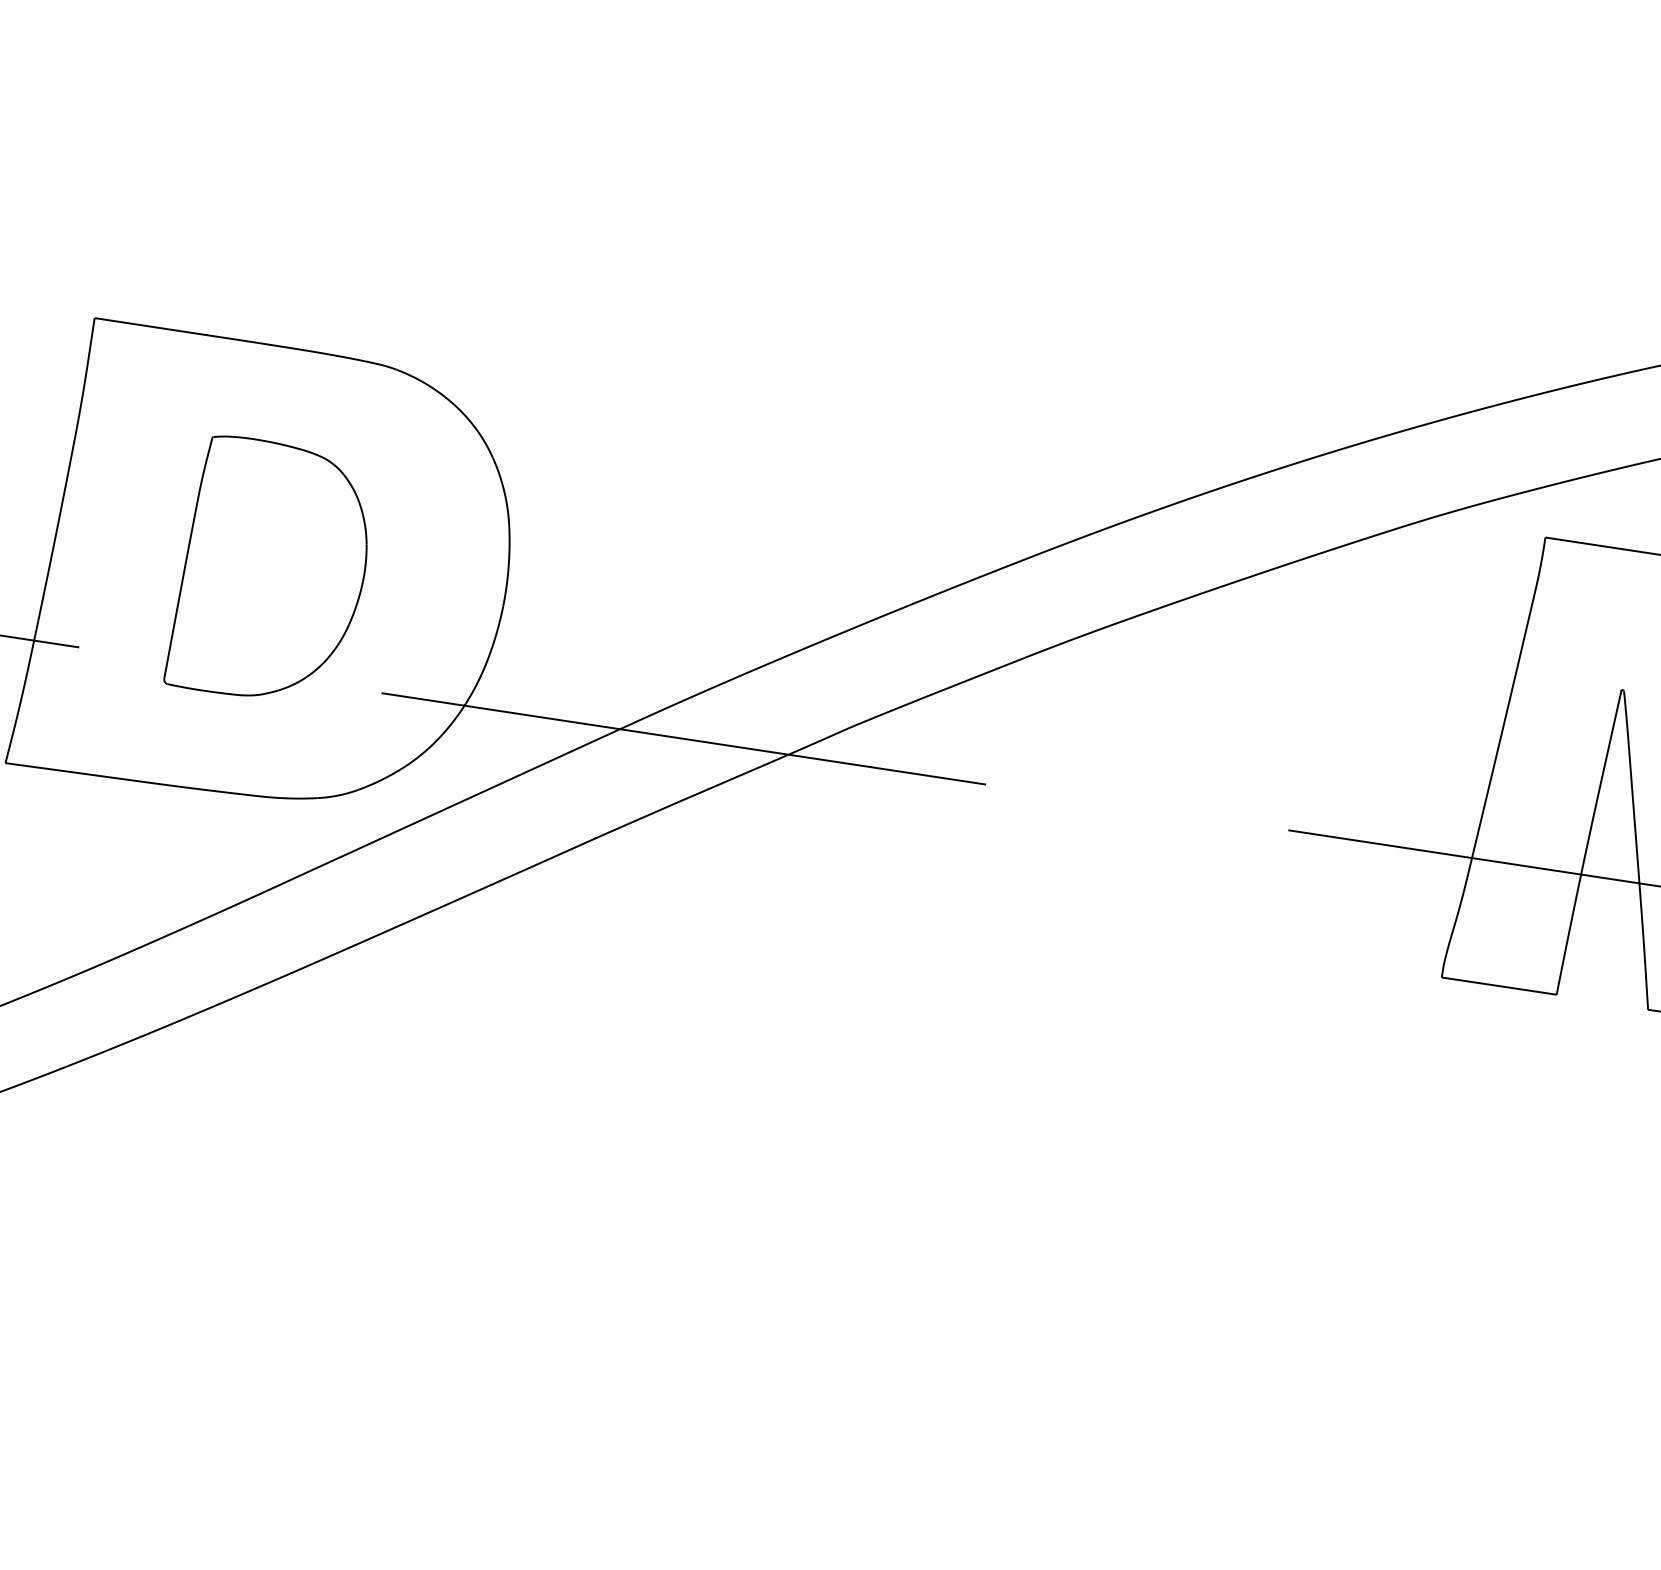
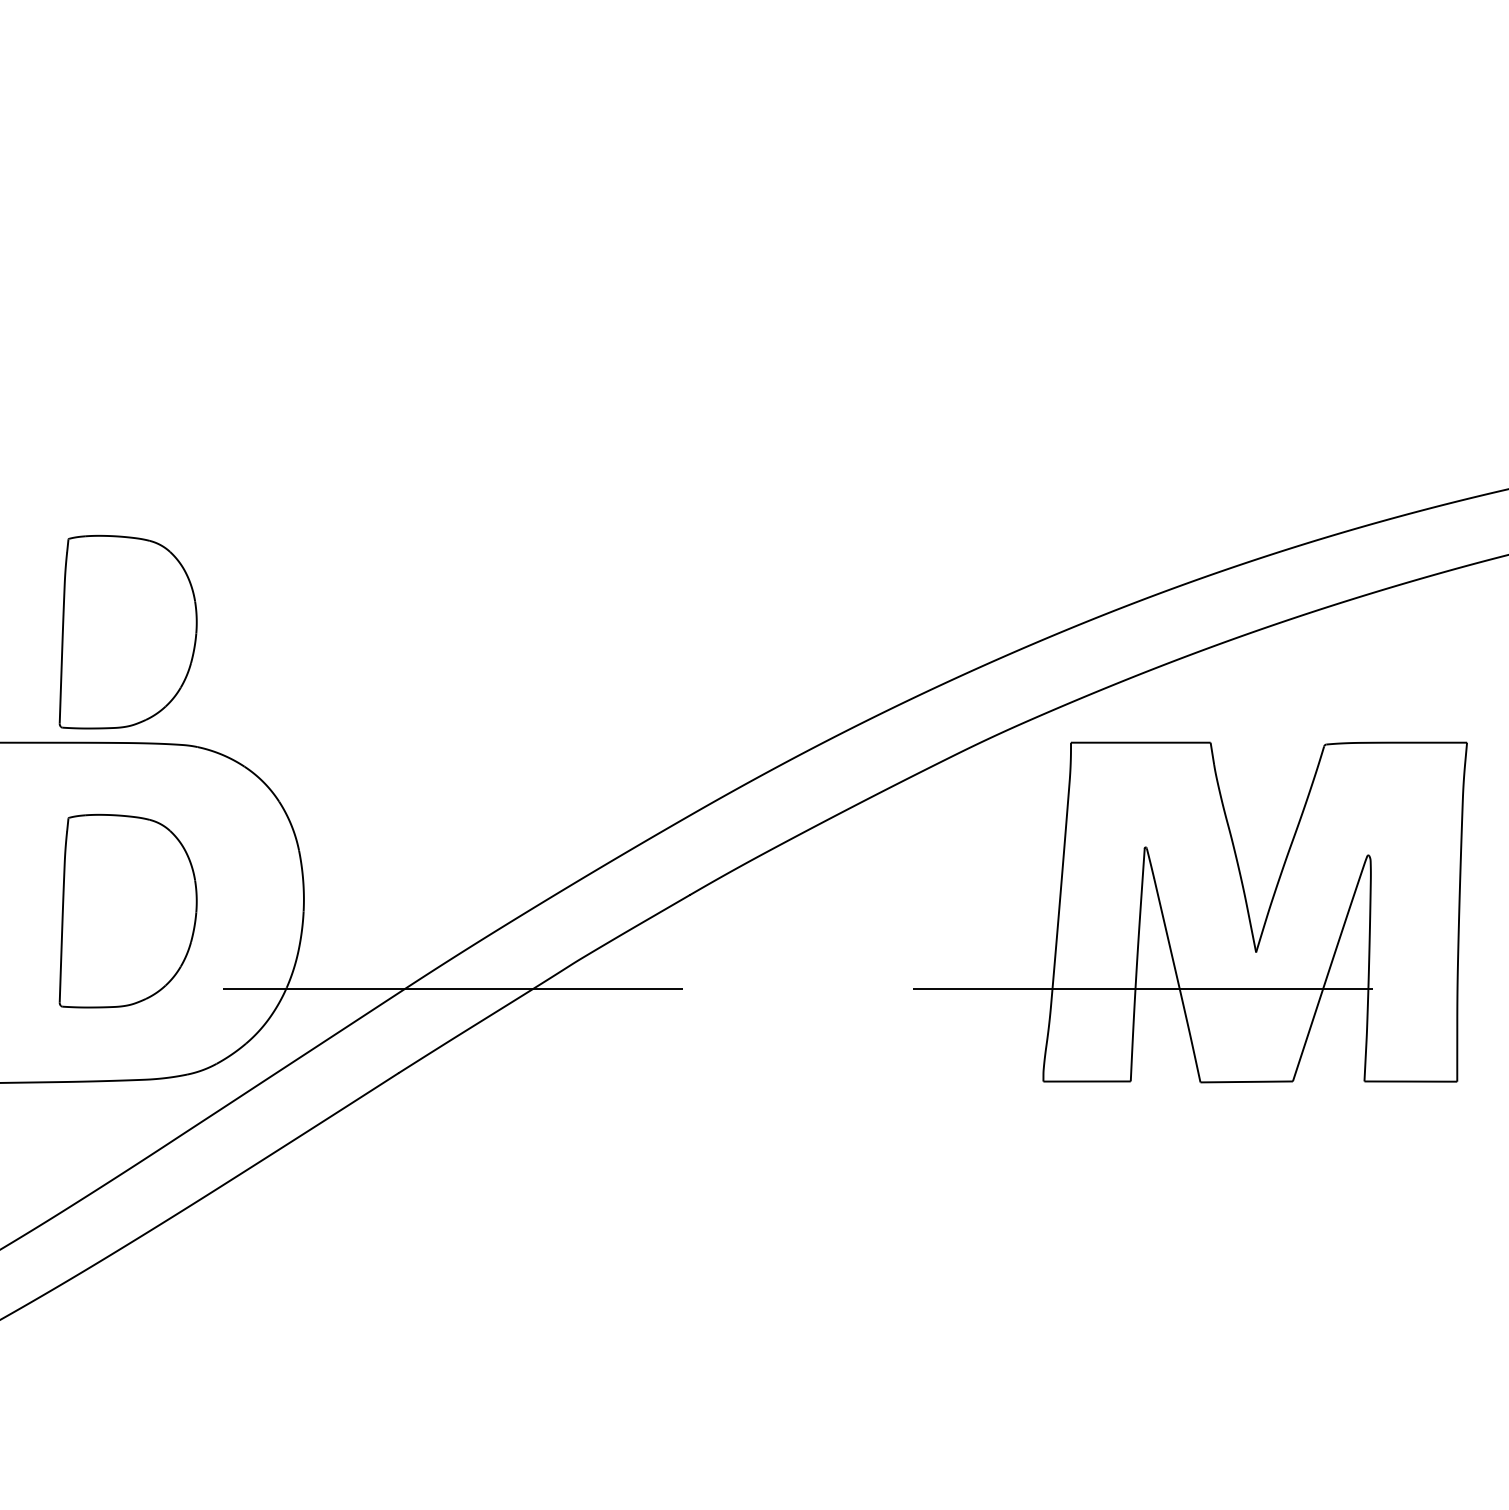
part: (327, 203) -> (127, 631), added

